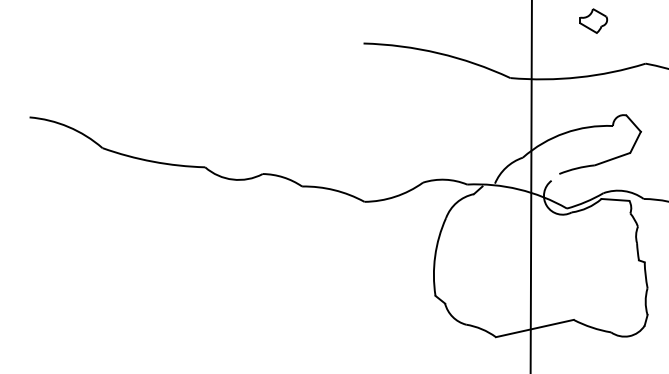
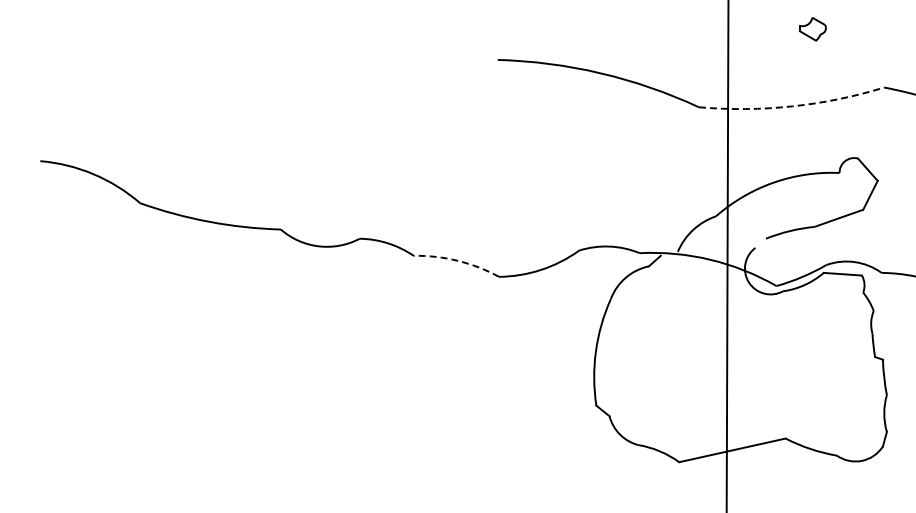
part: (593, 21) -> (812, 29), size x0.7
arc: (578, 77) -> (792, 106), solid -> dashed
arc: (334, 189) -> (457, 260), solid -> dashed

